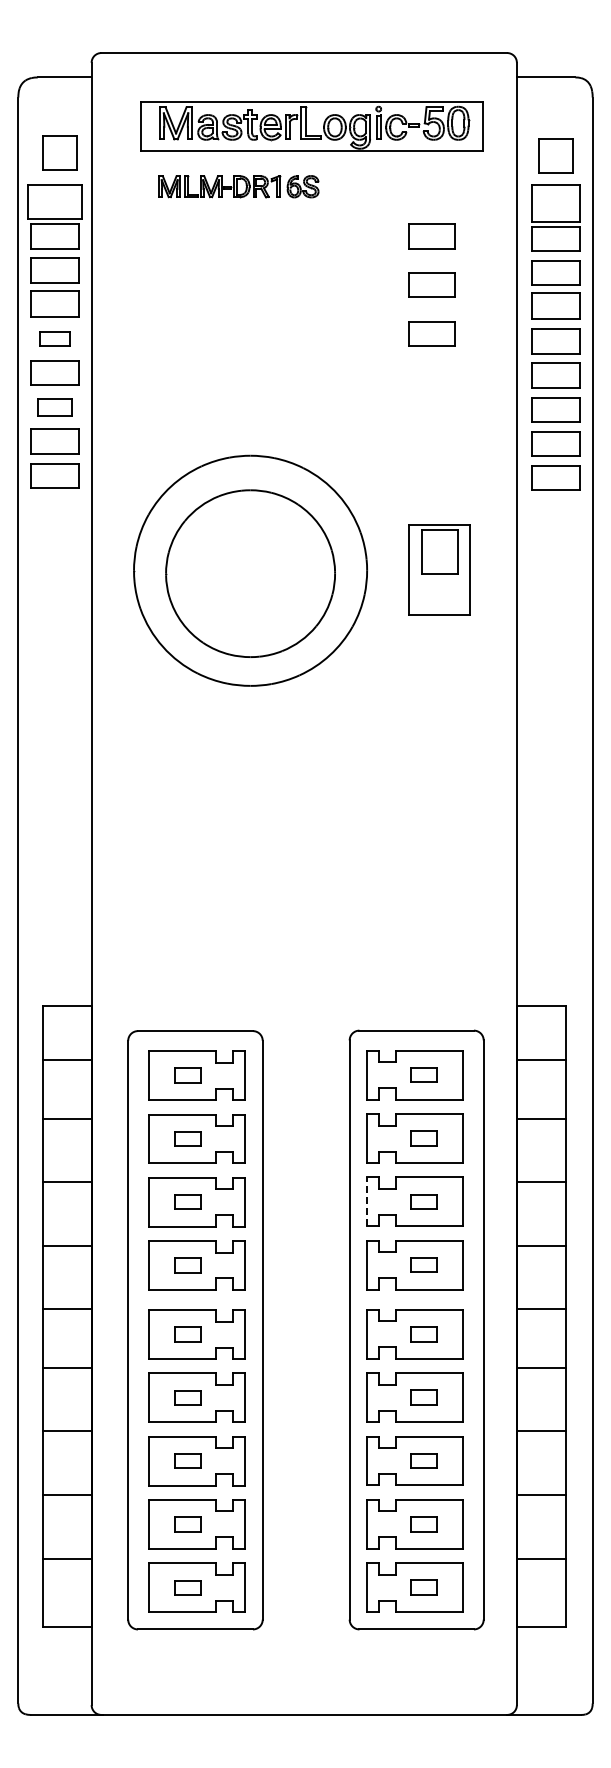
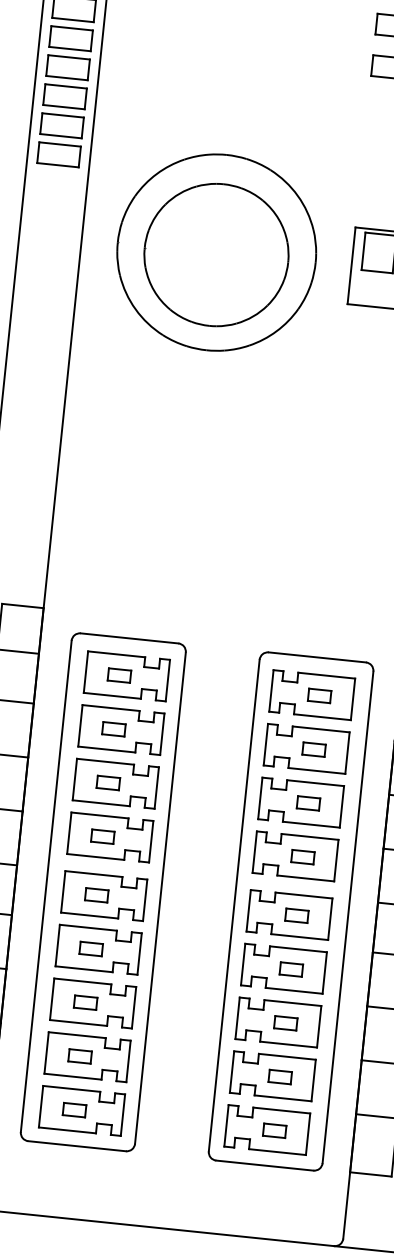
part: (54, 338) -> (70, 38), size x1.67
part: (54, 407) -> (64, 96), size x1.43
line: (367, 1201) -> (260, 798), dashed -> solid

